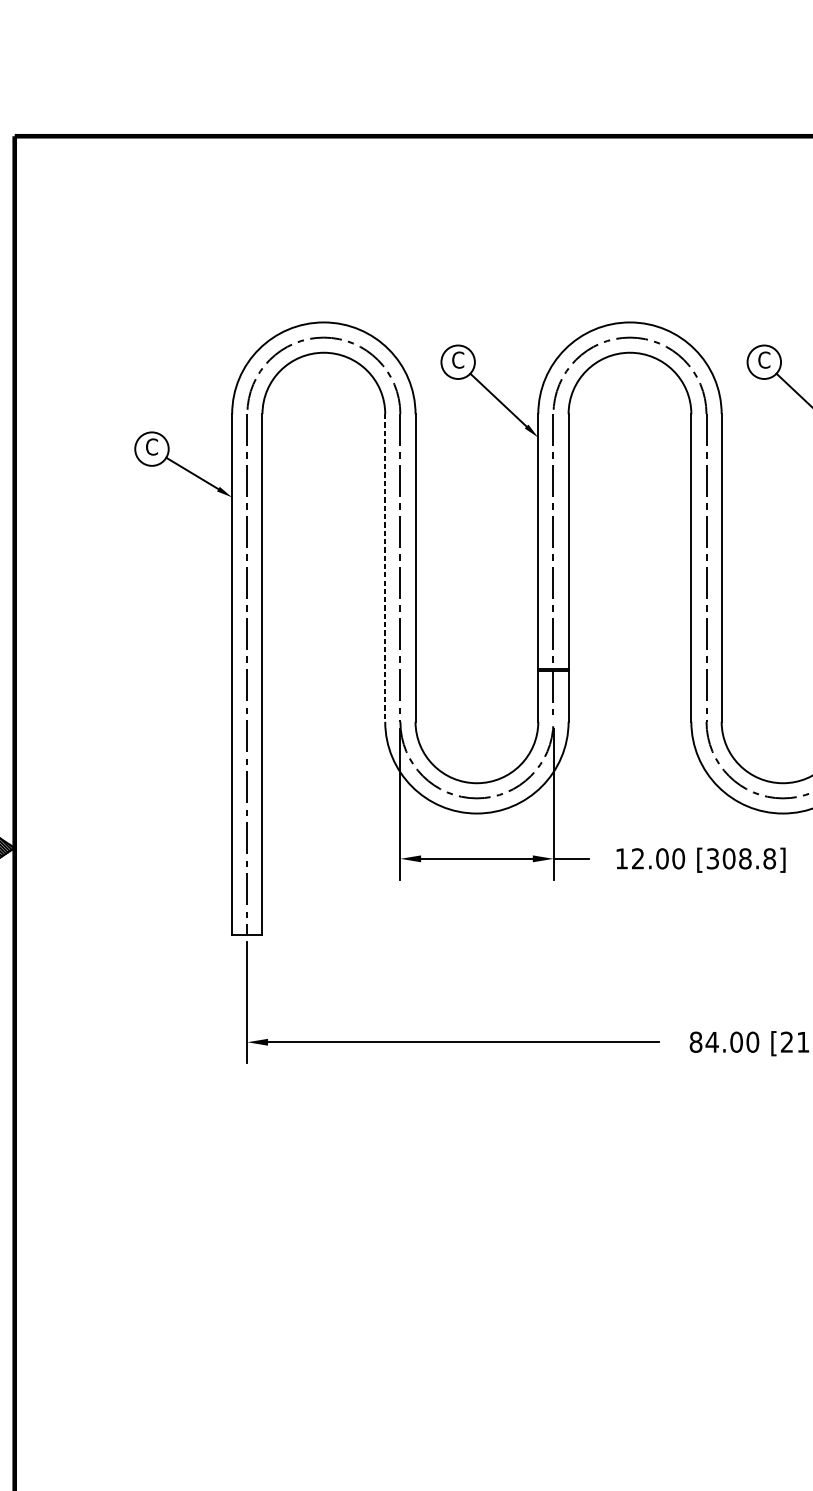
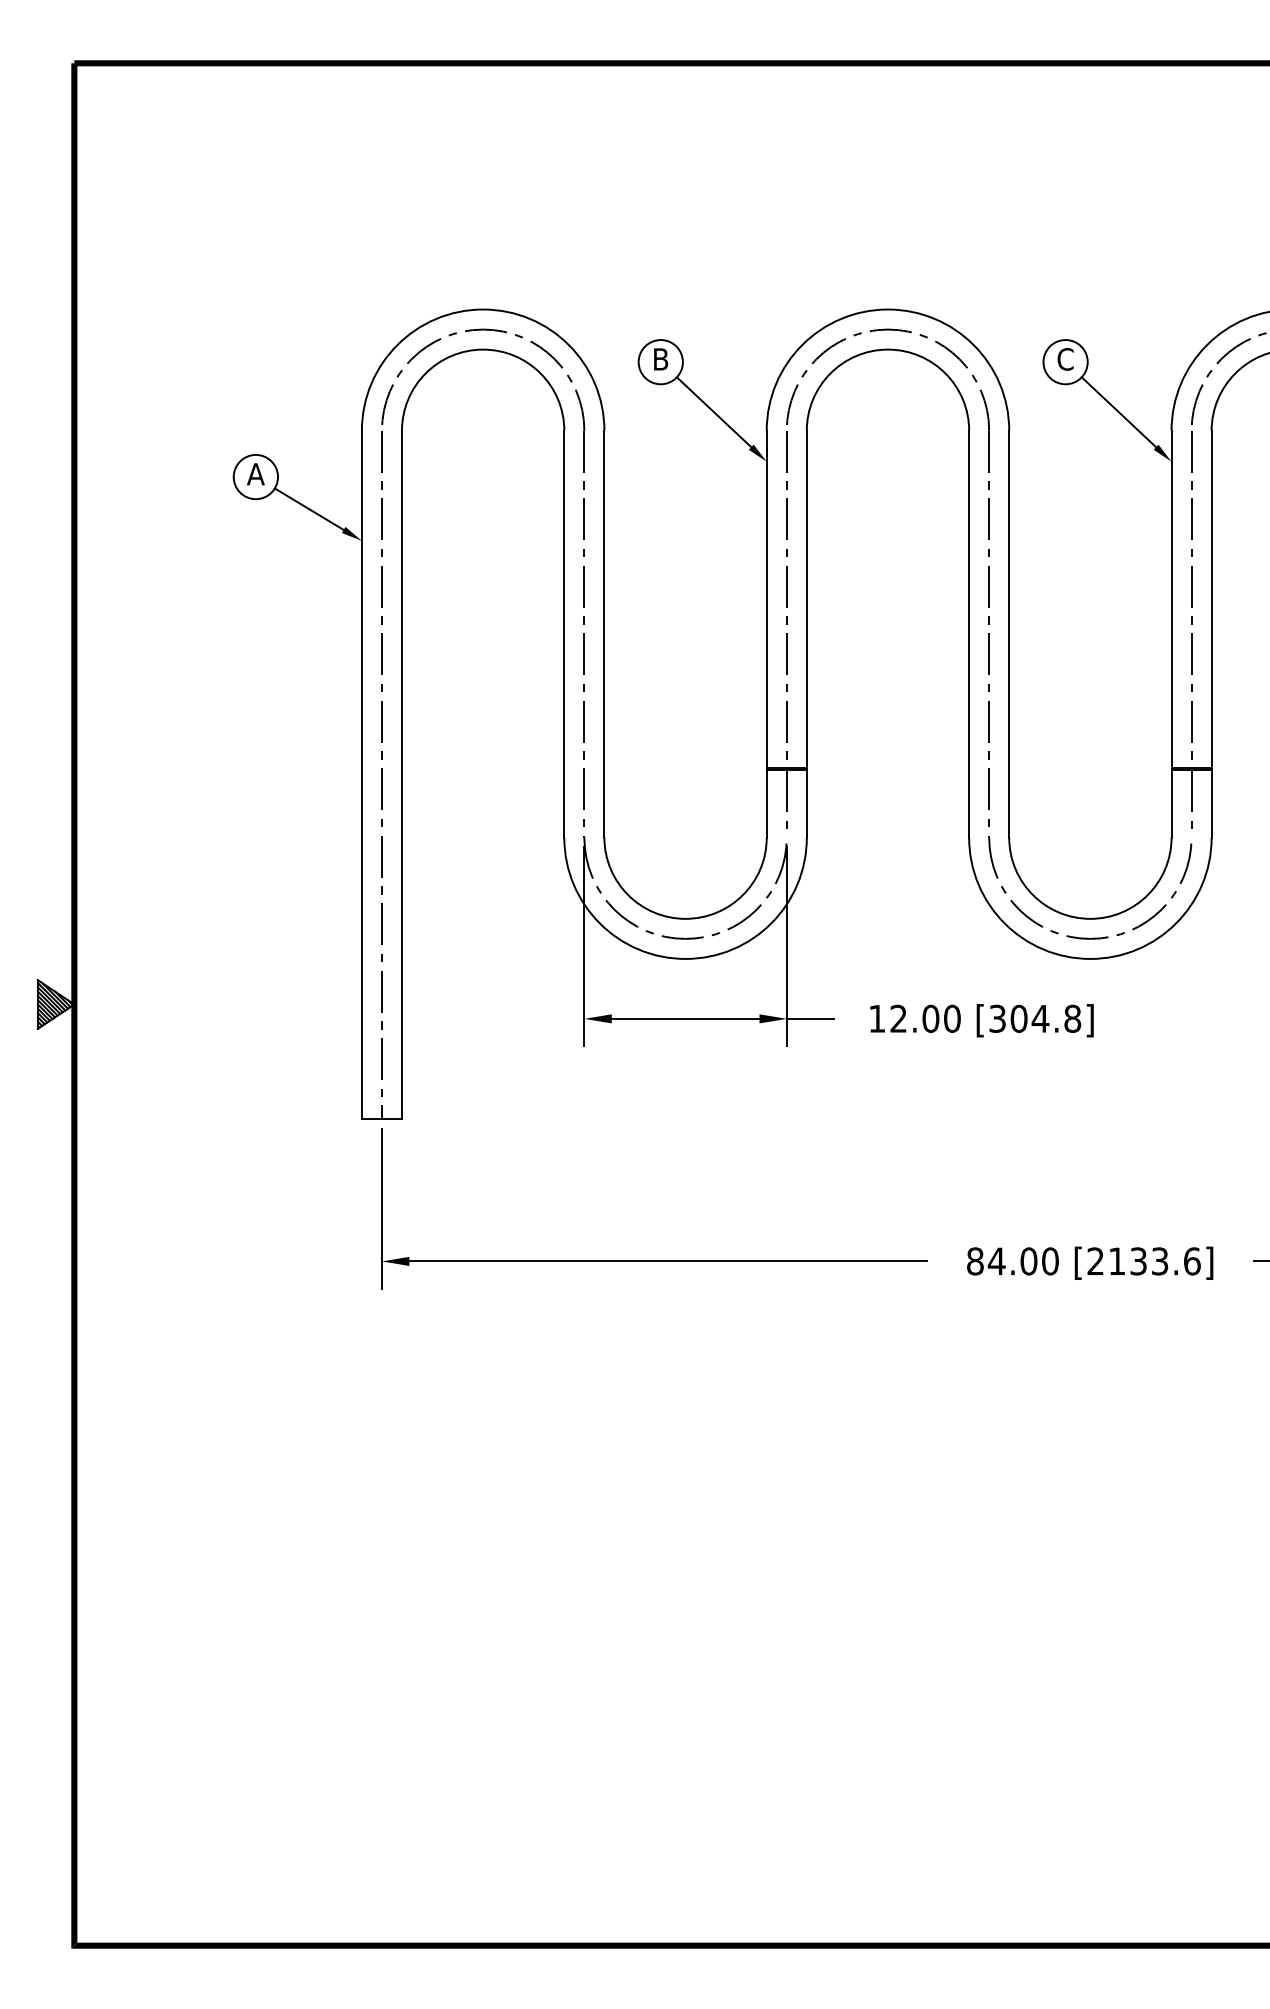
text: (457, 360) -> (660, 359), C -> B
text: (151, 446) -> (255, 473), C -> A
line: (385, 568) -> (564, 634), dashed -> solid
text: (745, 858) -> (1040, 1018), [308.8] -> [304.8]

